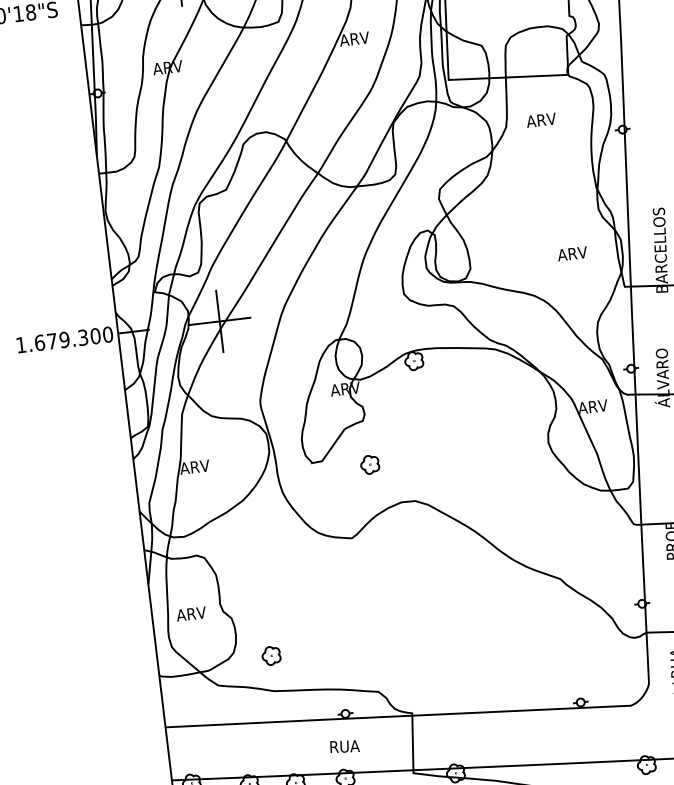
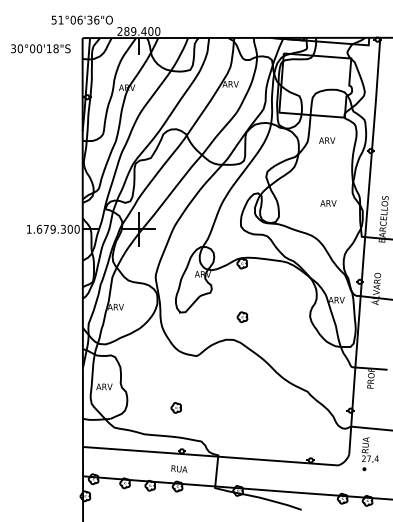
text: (572, 253) -> (328, 203), moved
part: (370, 465) -> (242, 317), moved
part: (269, 655) -> (175, 407), moved

